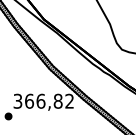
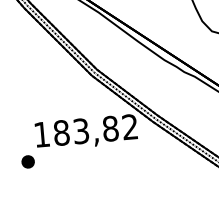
text: (29, 100) -> (61, 131), 366,82 -> 183,82

